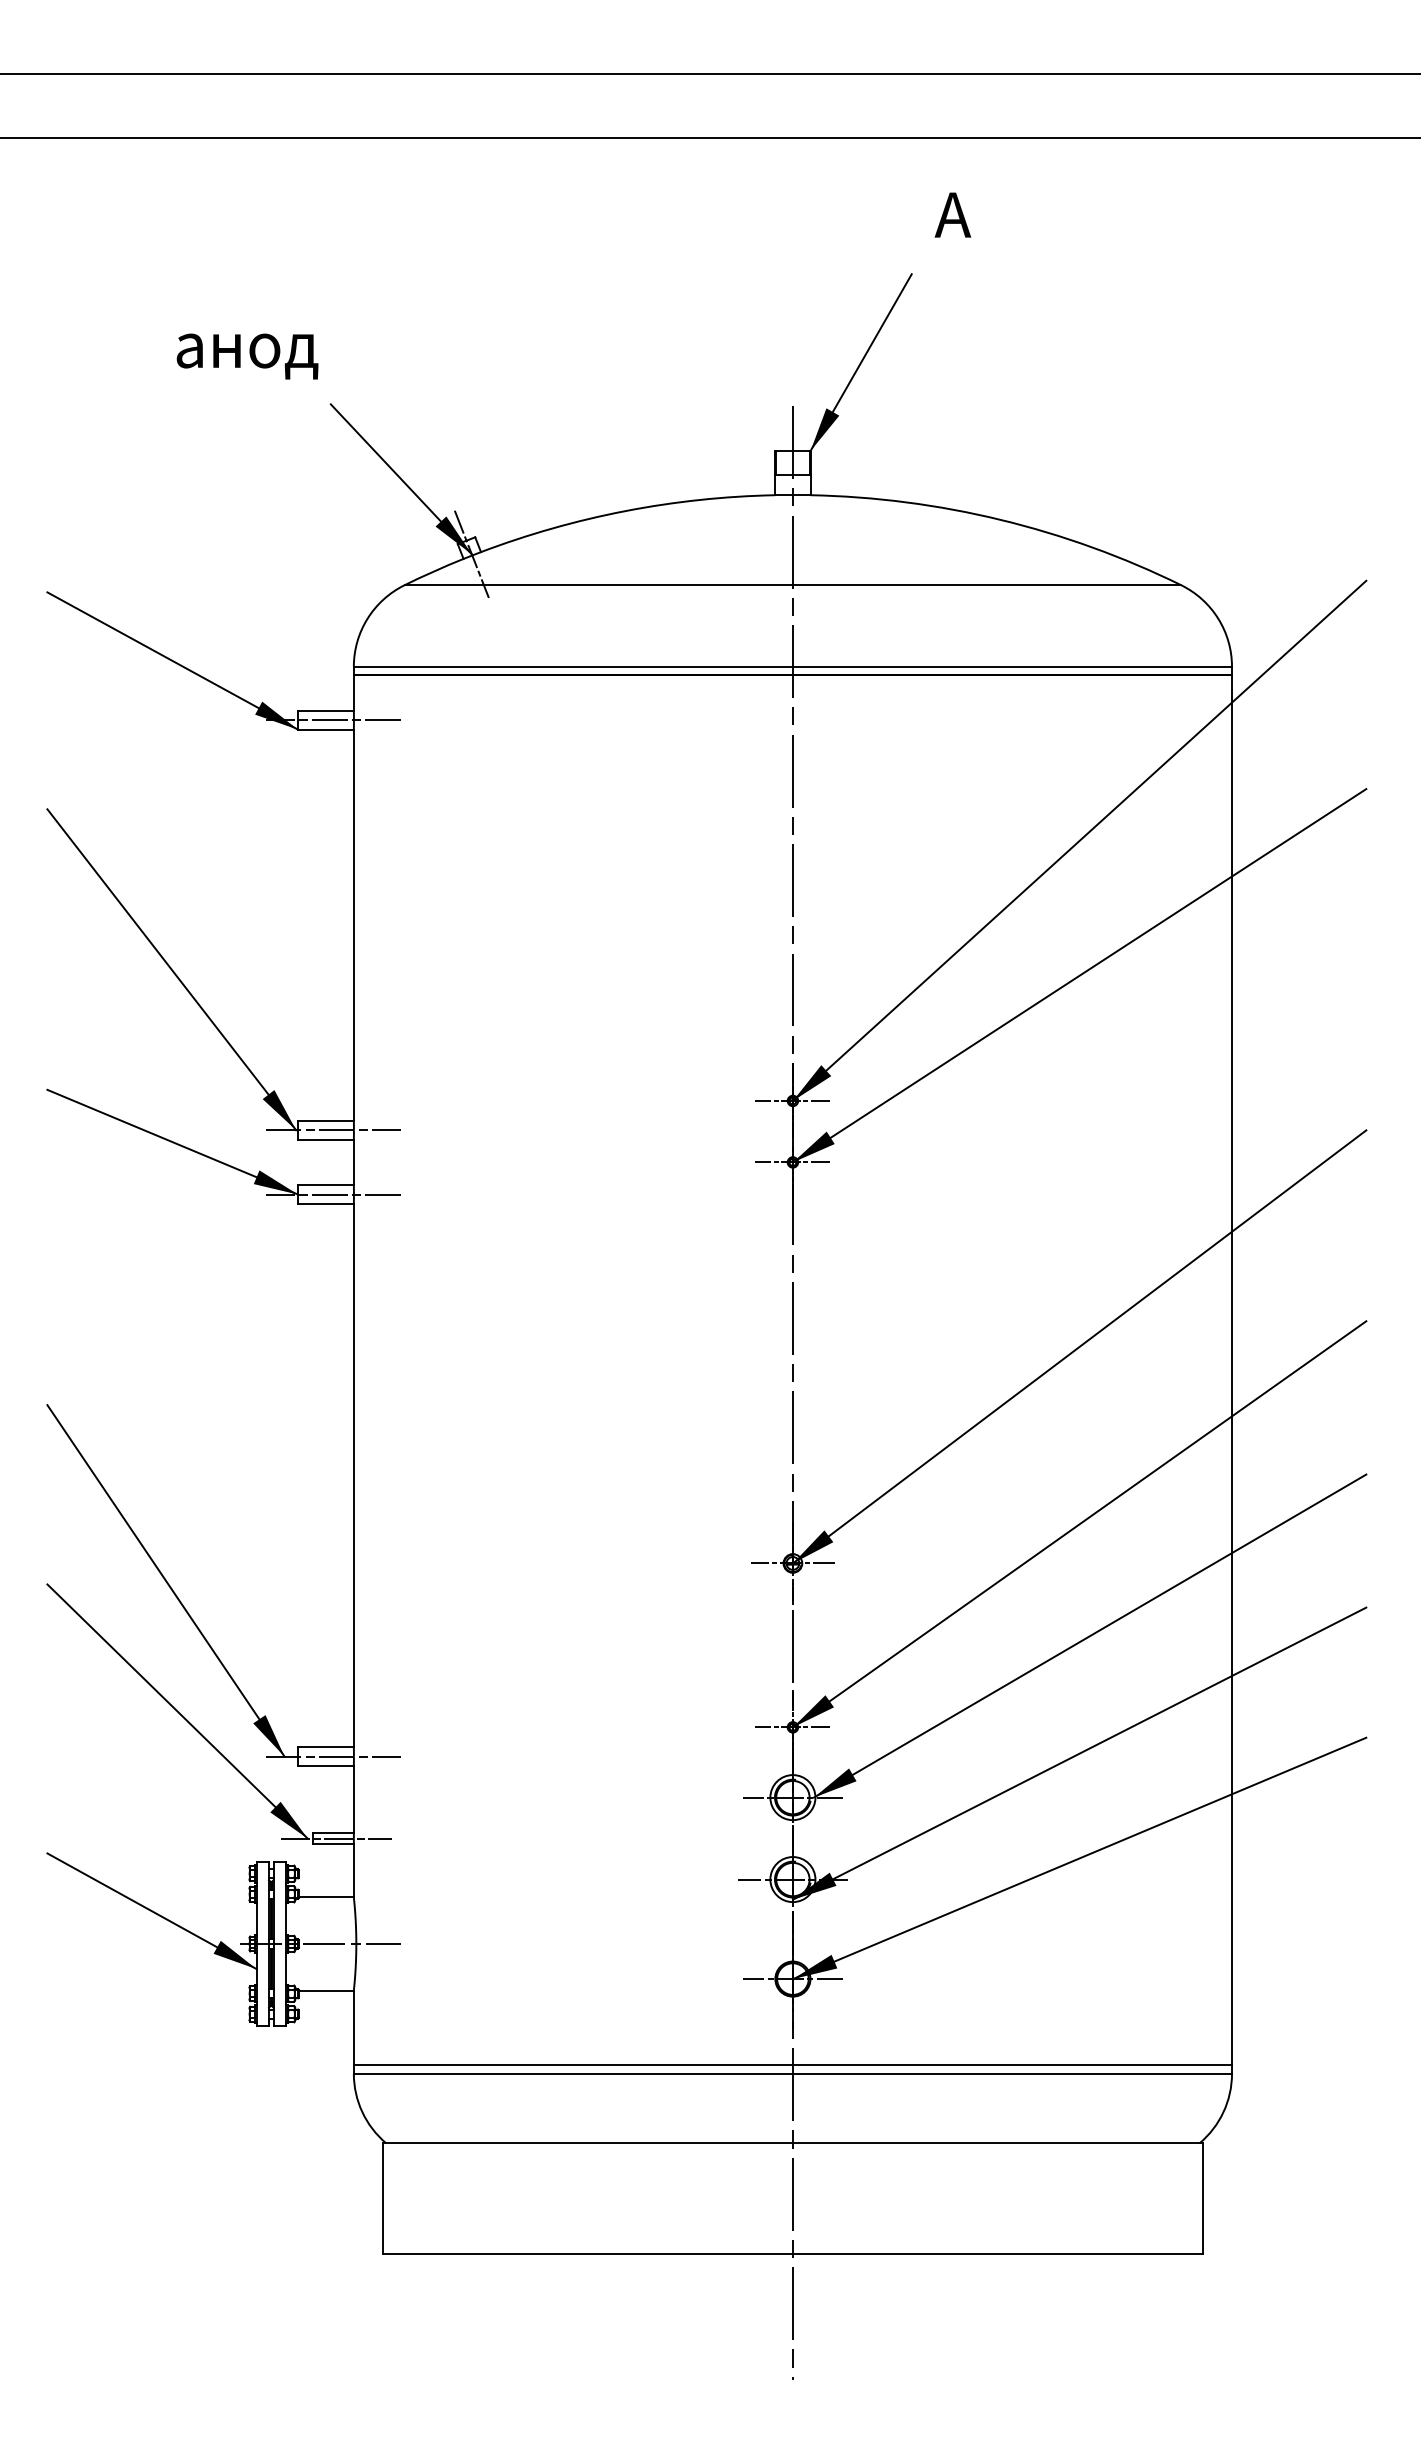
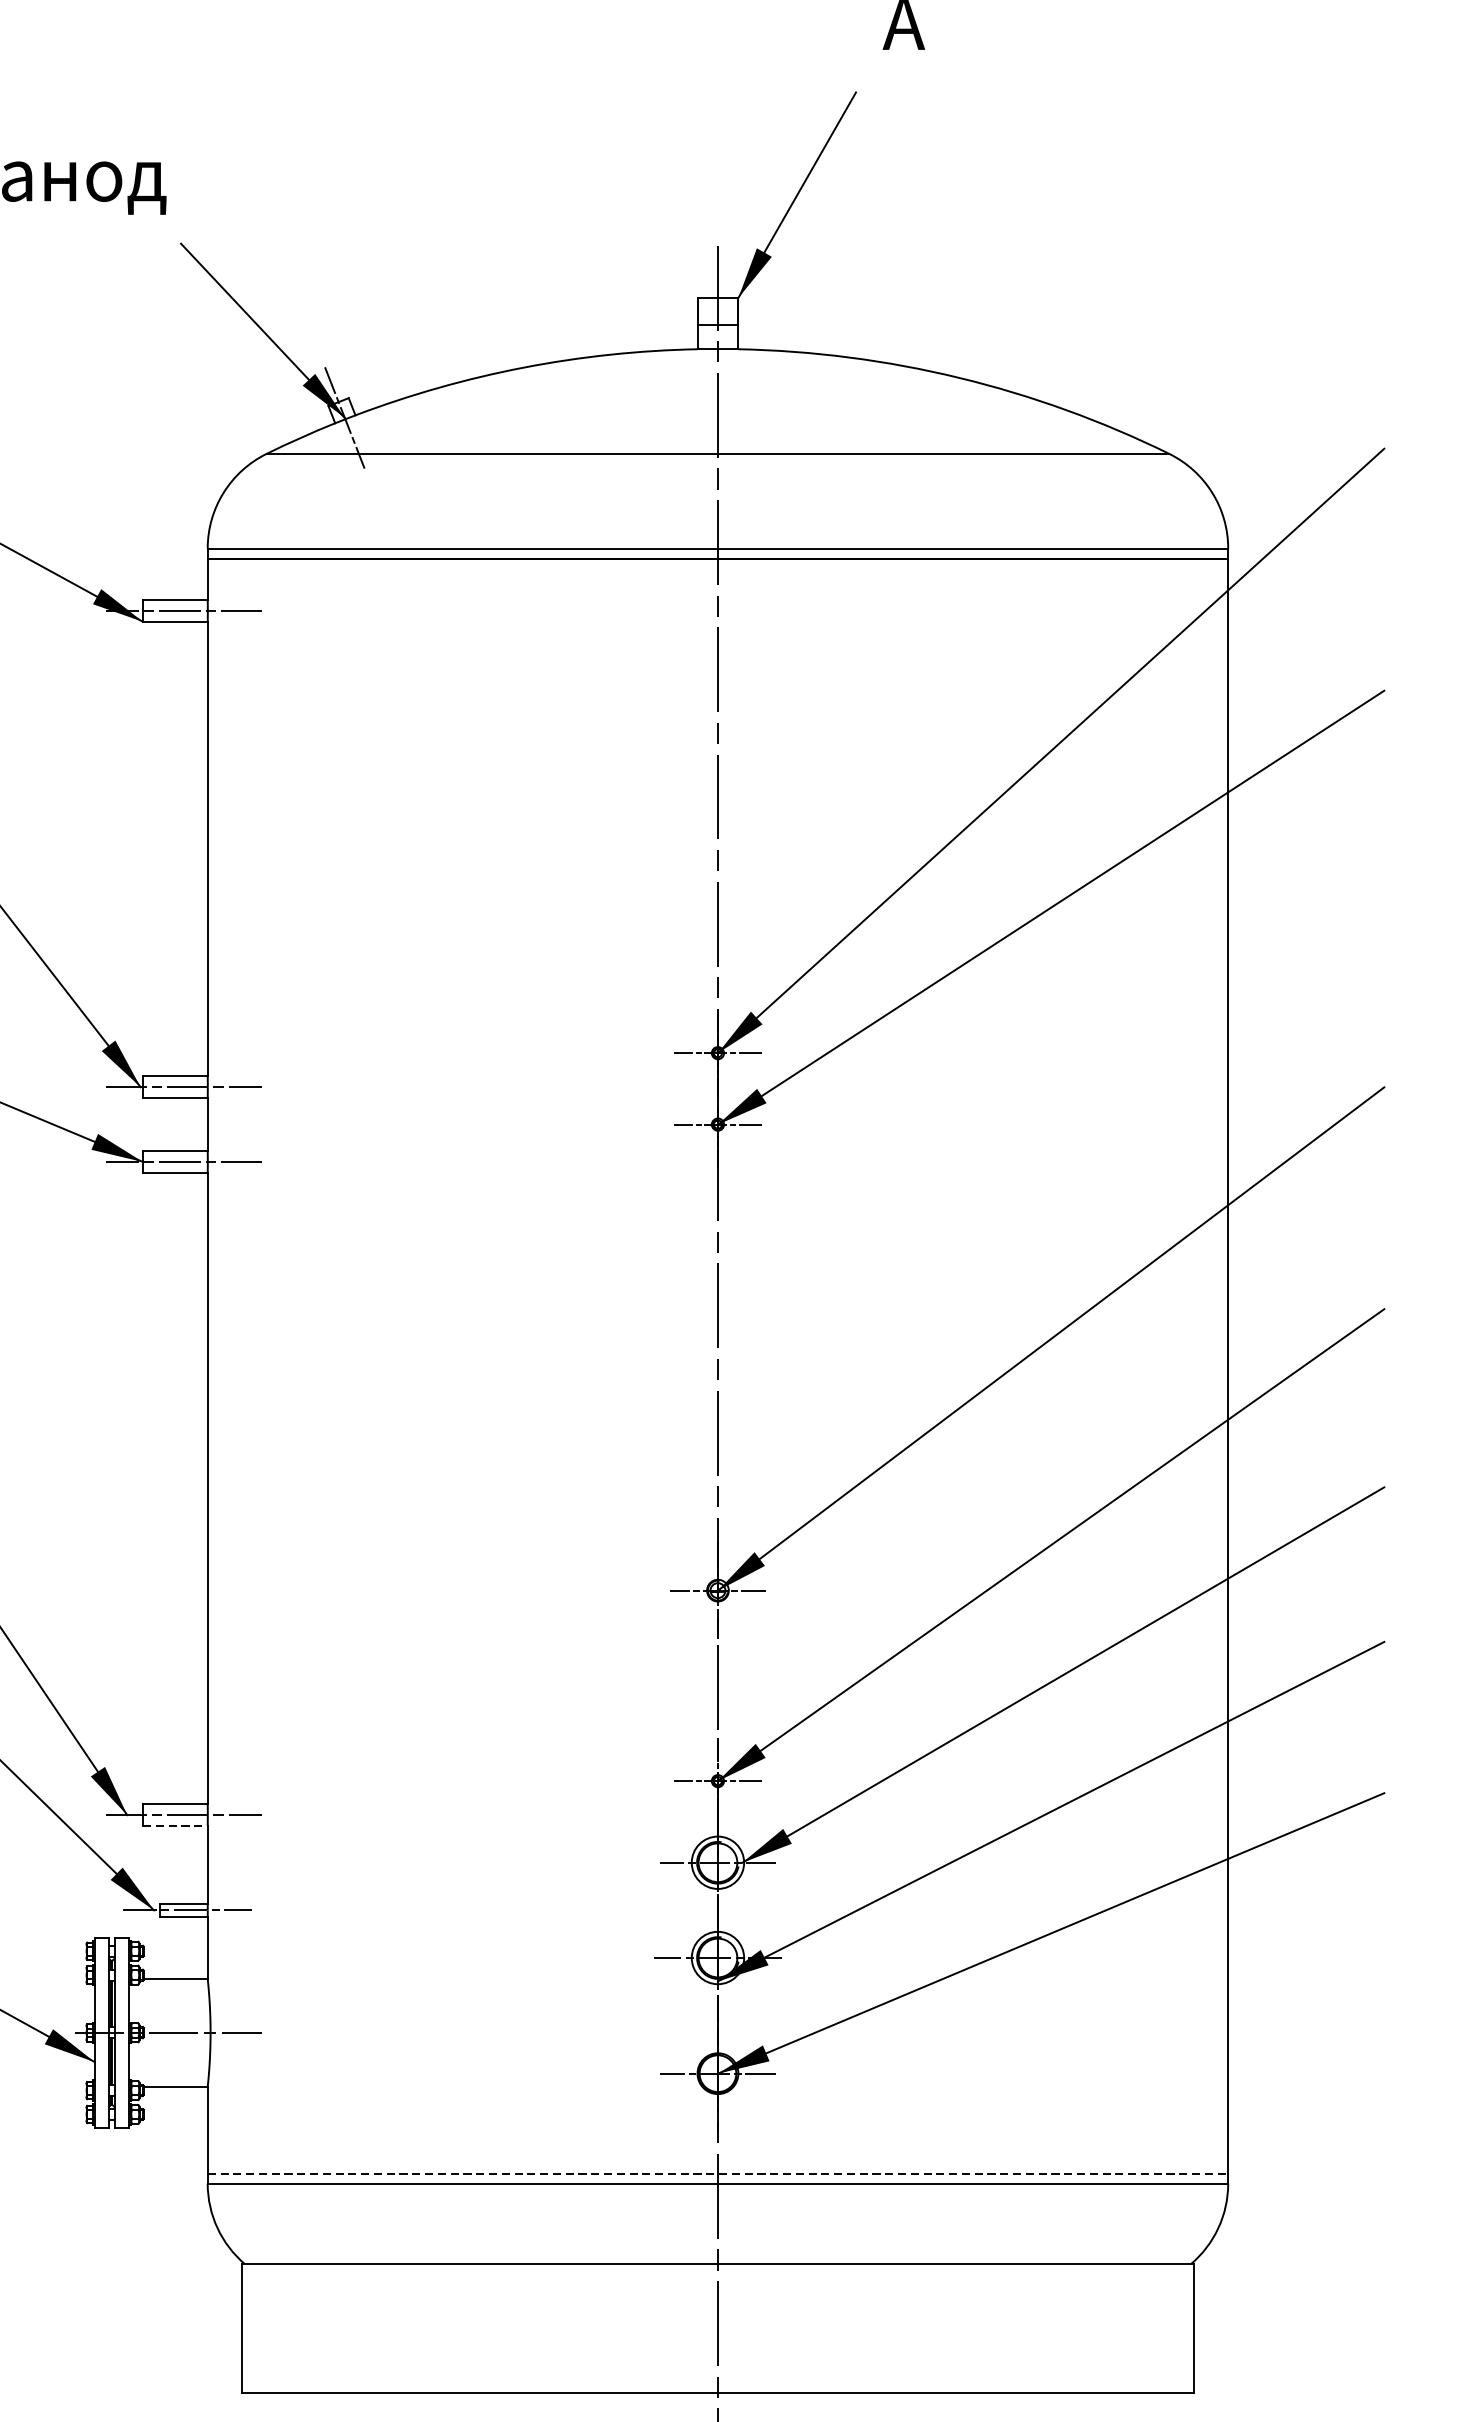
line: (326, 1766) -> (175, 1826), solid -> dashed
line: (793, 2065) -> (718, 2174), solid -> dashed

